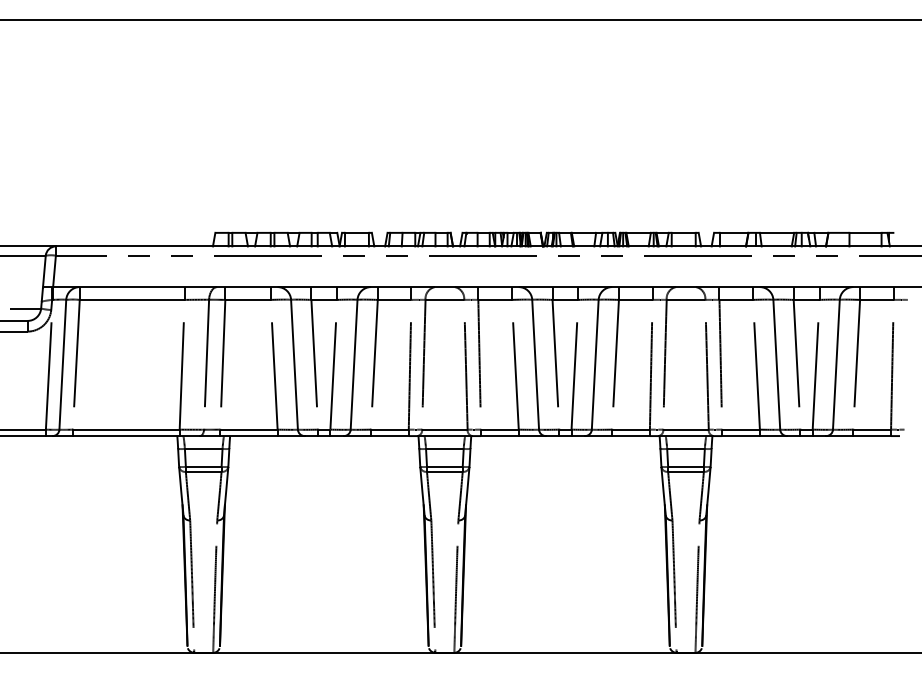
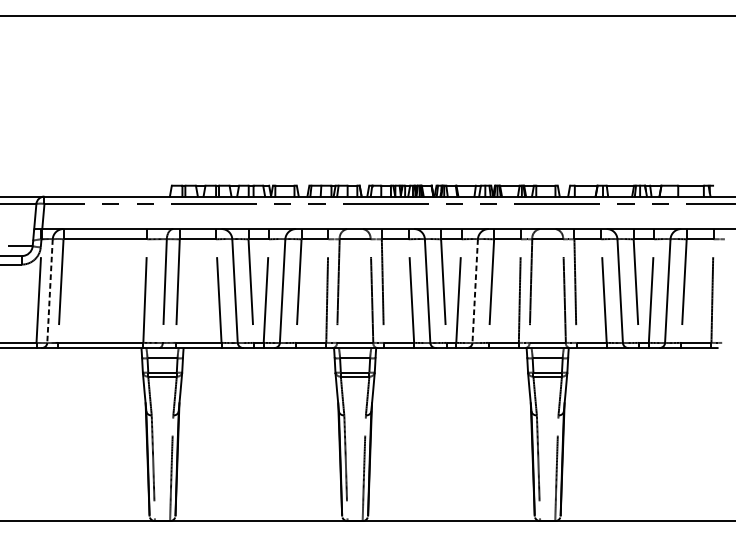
line: (62, 364) -> (49, 290), solid -> dashed
line: (595, 364) -> (475, 290), solid -> dashed

